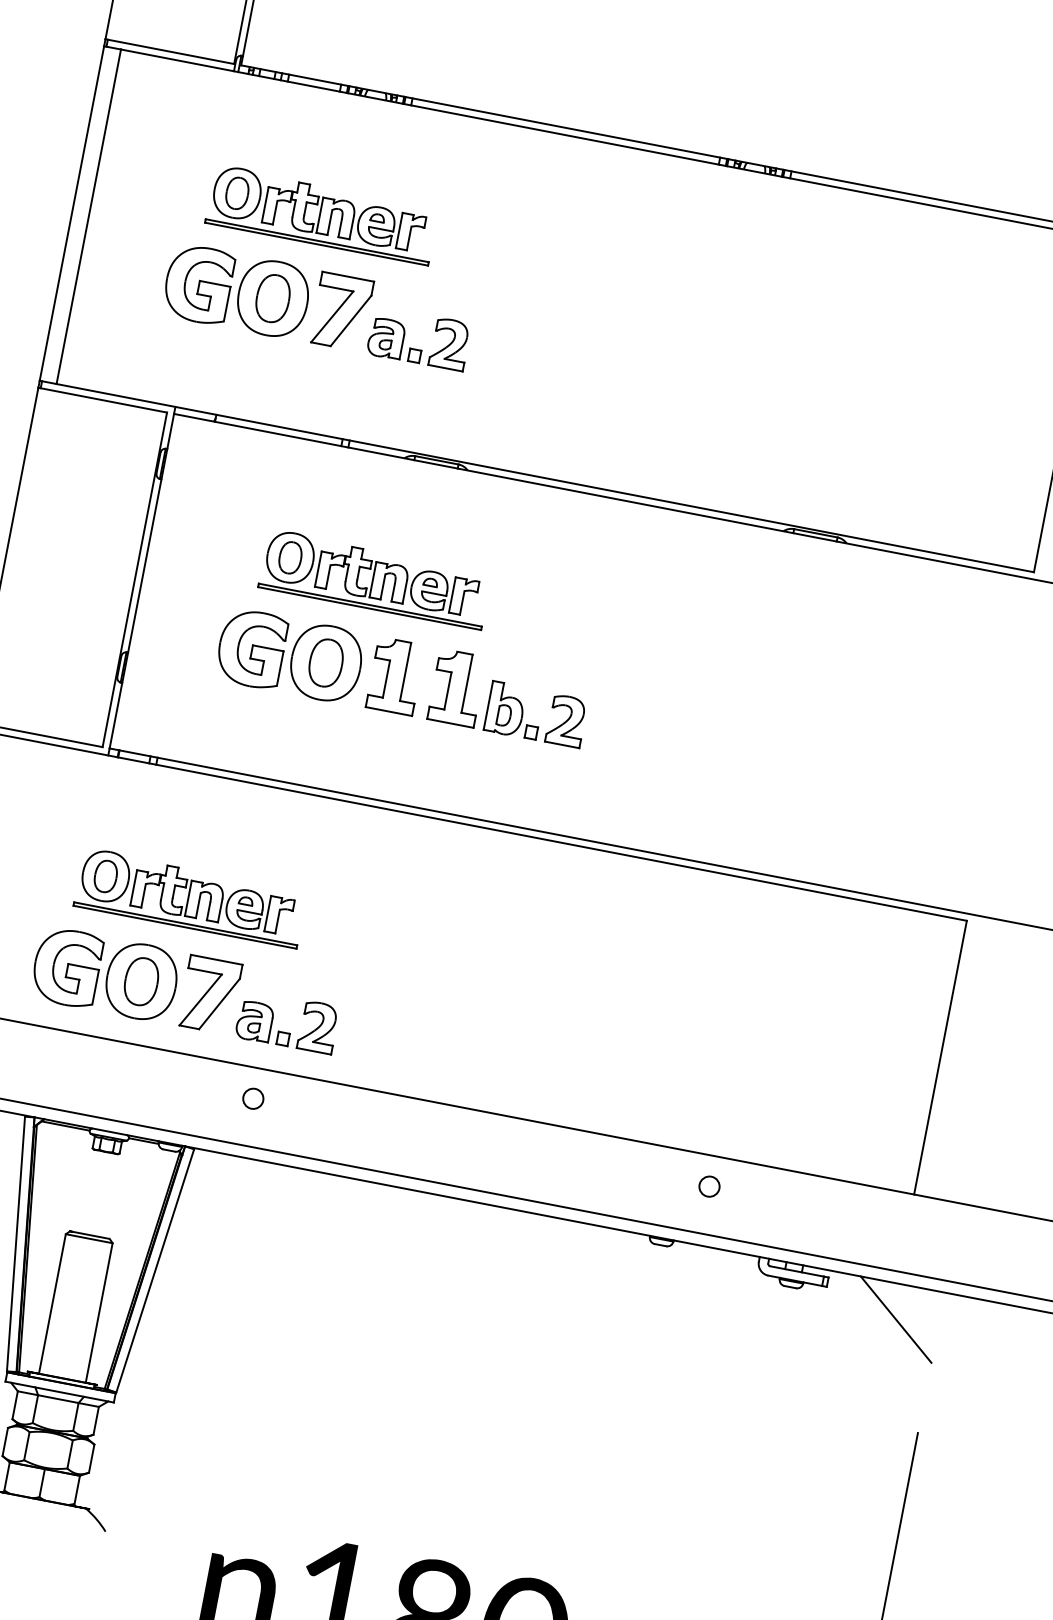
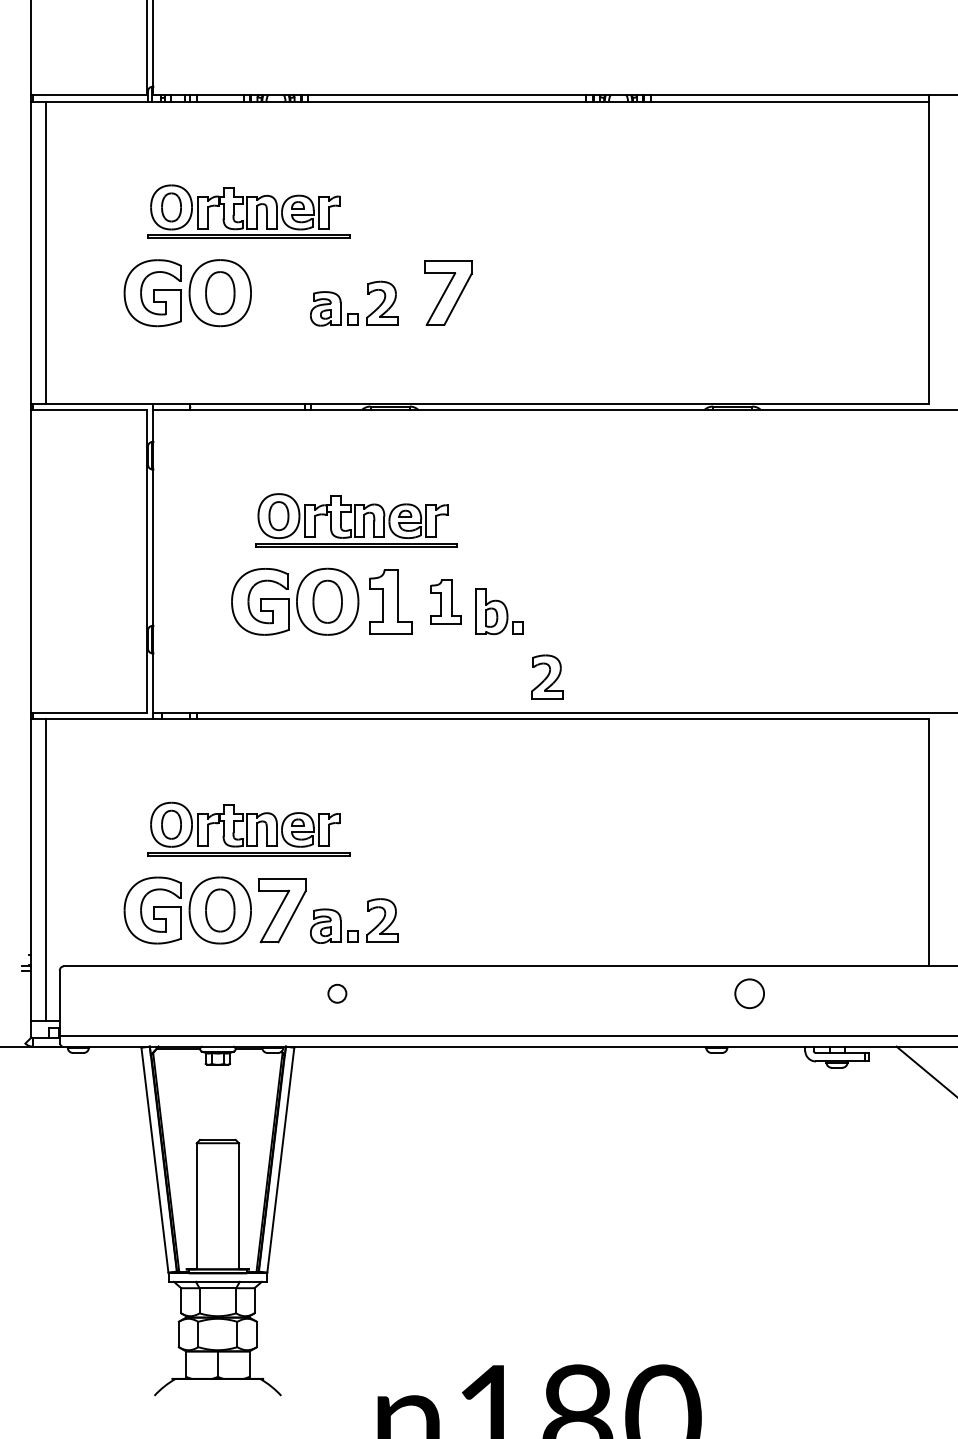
part: (342, 311) -> (448, 292), moved
part: (456, 687) -> (445, 601), size x0.7
part: (567, 720) -> (547, 676), moved
circle: (709, 1186) -> (749, 993), size x1.6

